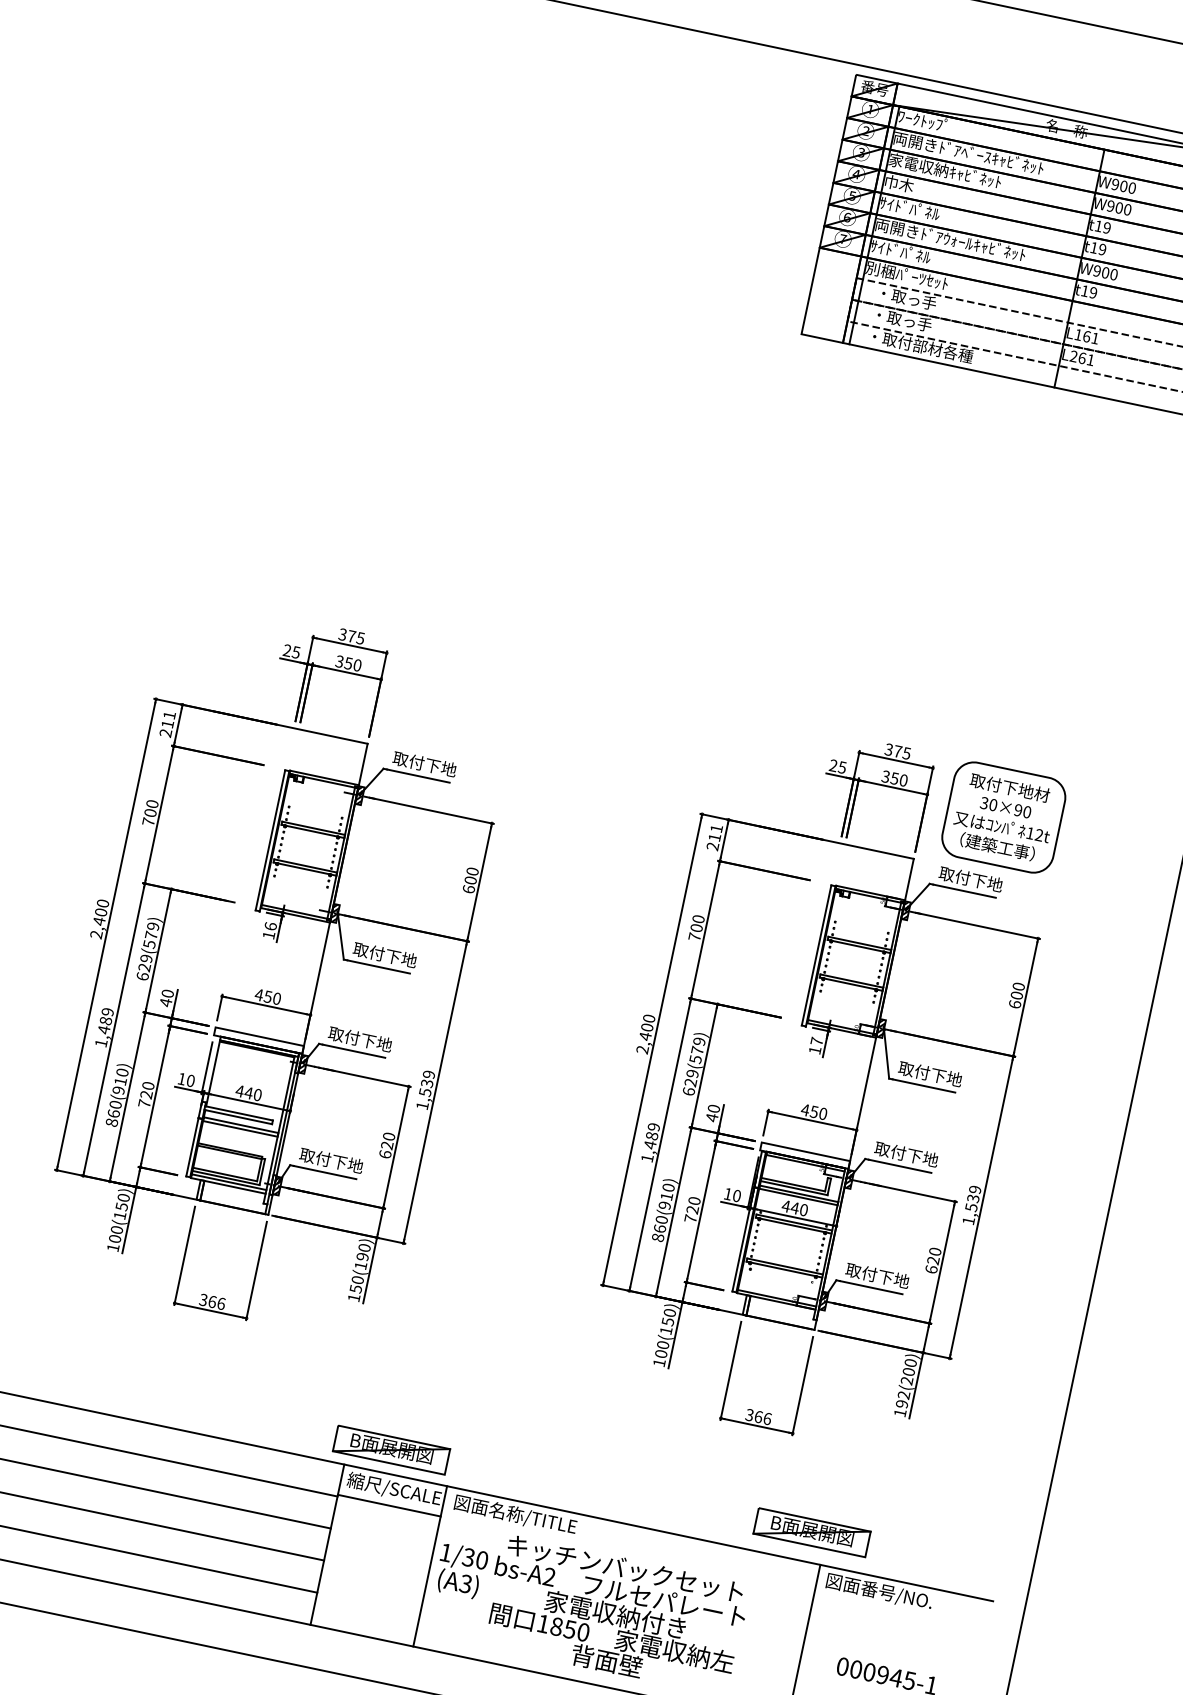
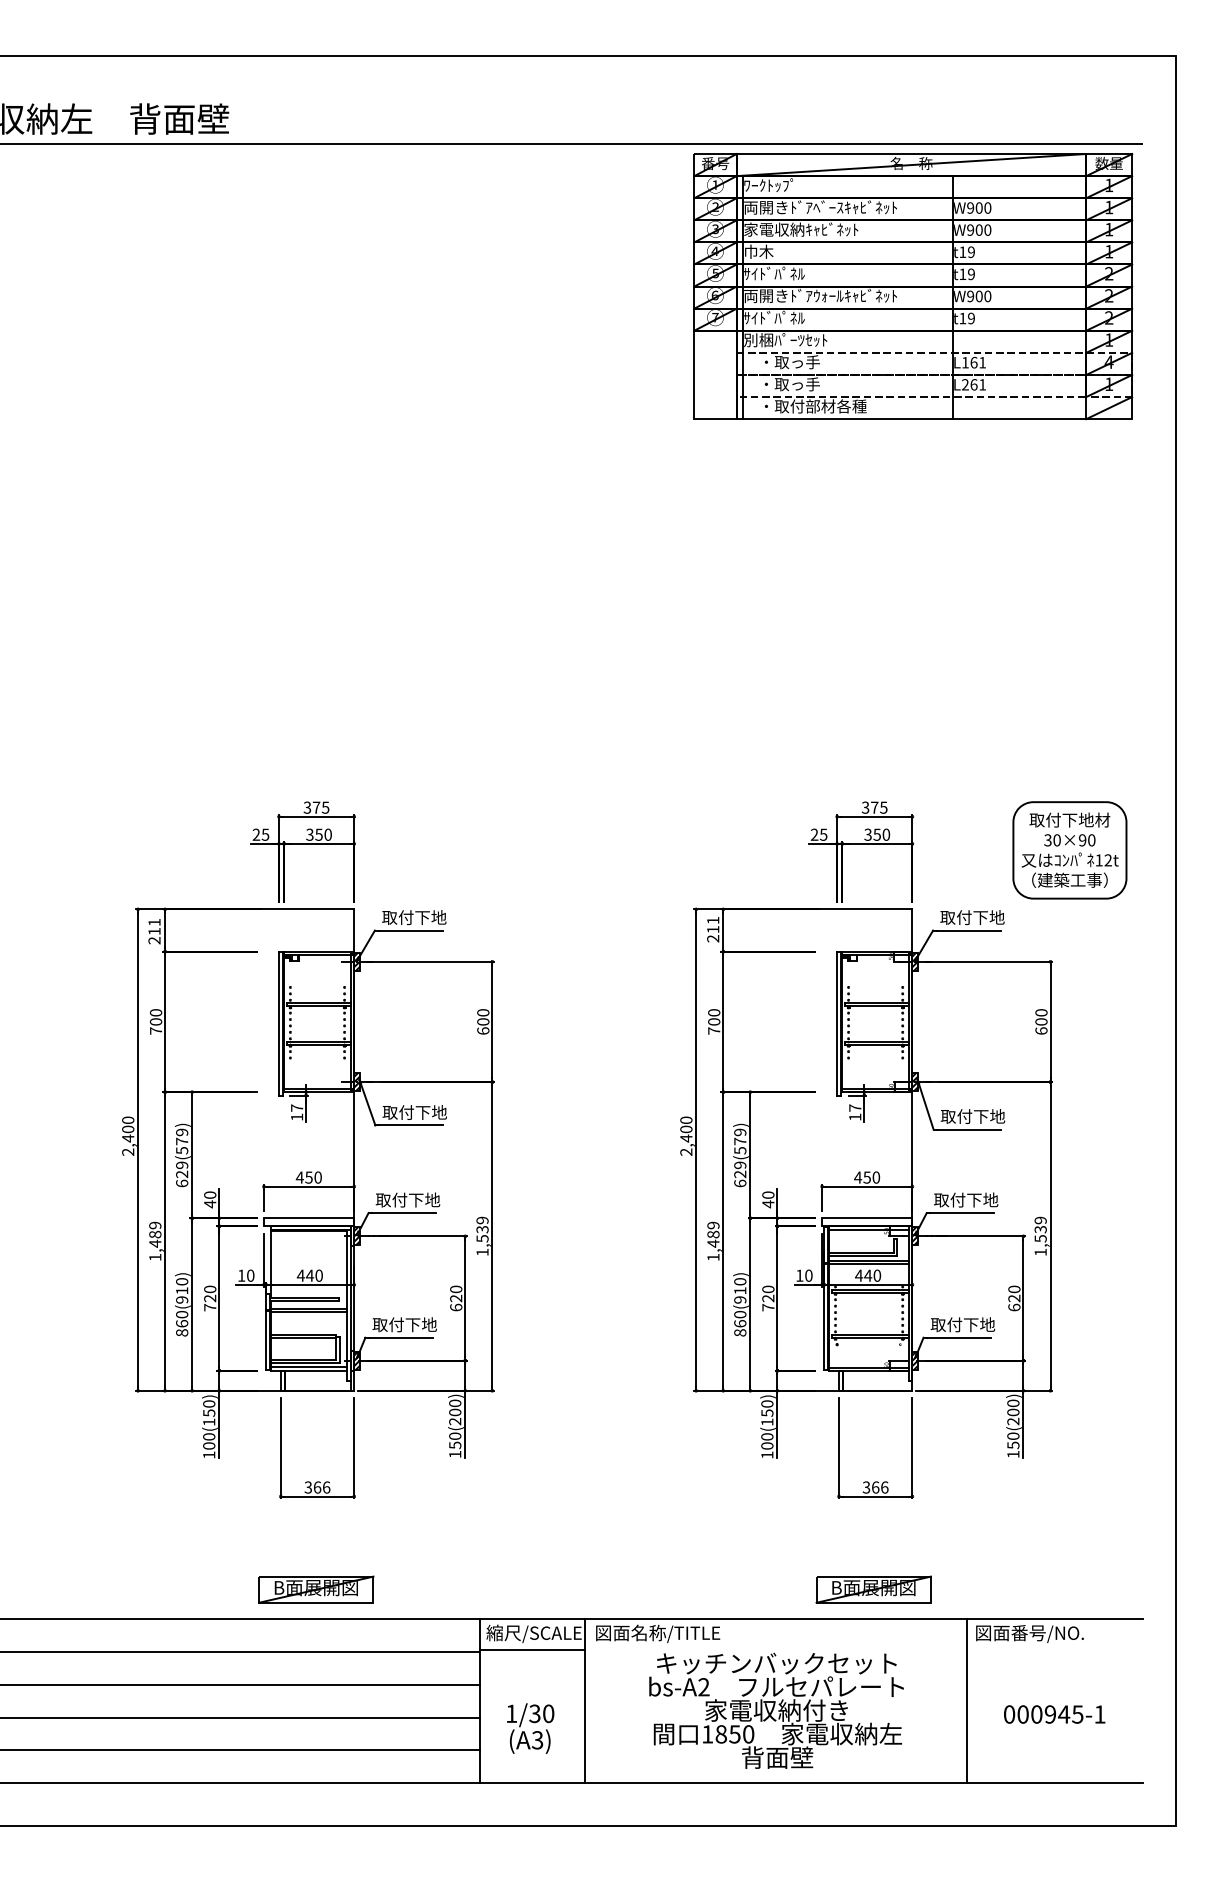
part: (1003, 817) -> (1069, 850), moved
text: (271, 925) -> (297, 1107), 16 -> 17
text: (362, 1260) -> (455, 1416), 150(190) -> 150(200)
text: (903, 1399) -> (1013, 1440), 192(200) -> 150(200)
part: (391, 1450) -> (316, 1589), moved
part: (811, 1532) -> (873, 1589), moved
text: (461, 1570) -> (530, 1728), moved

